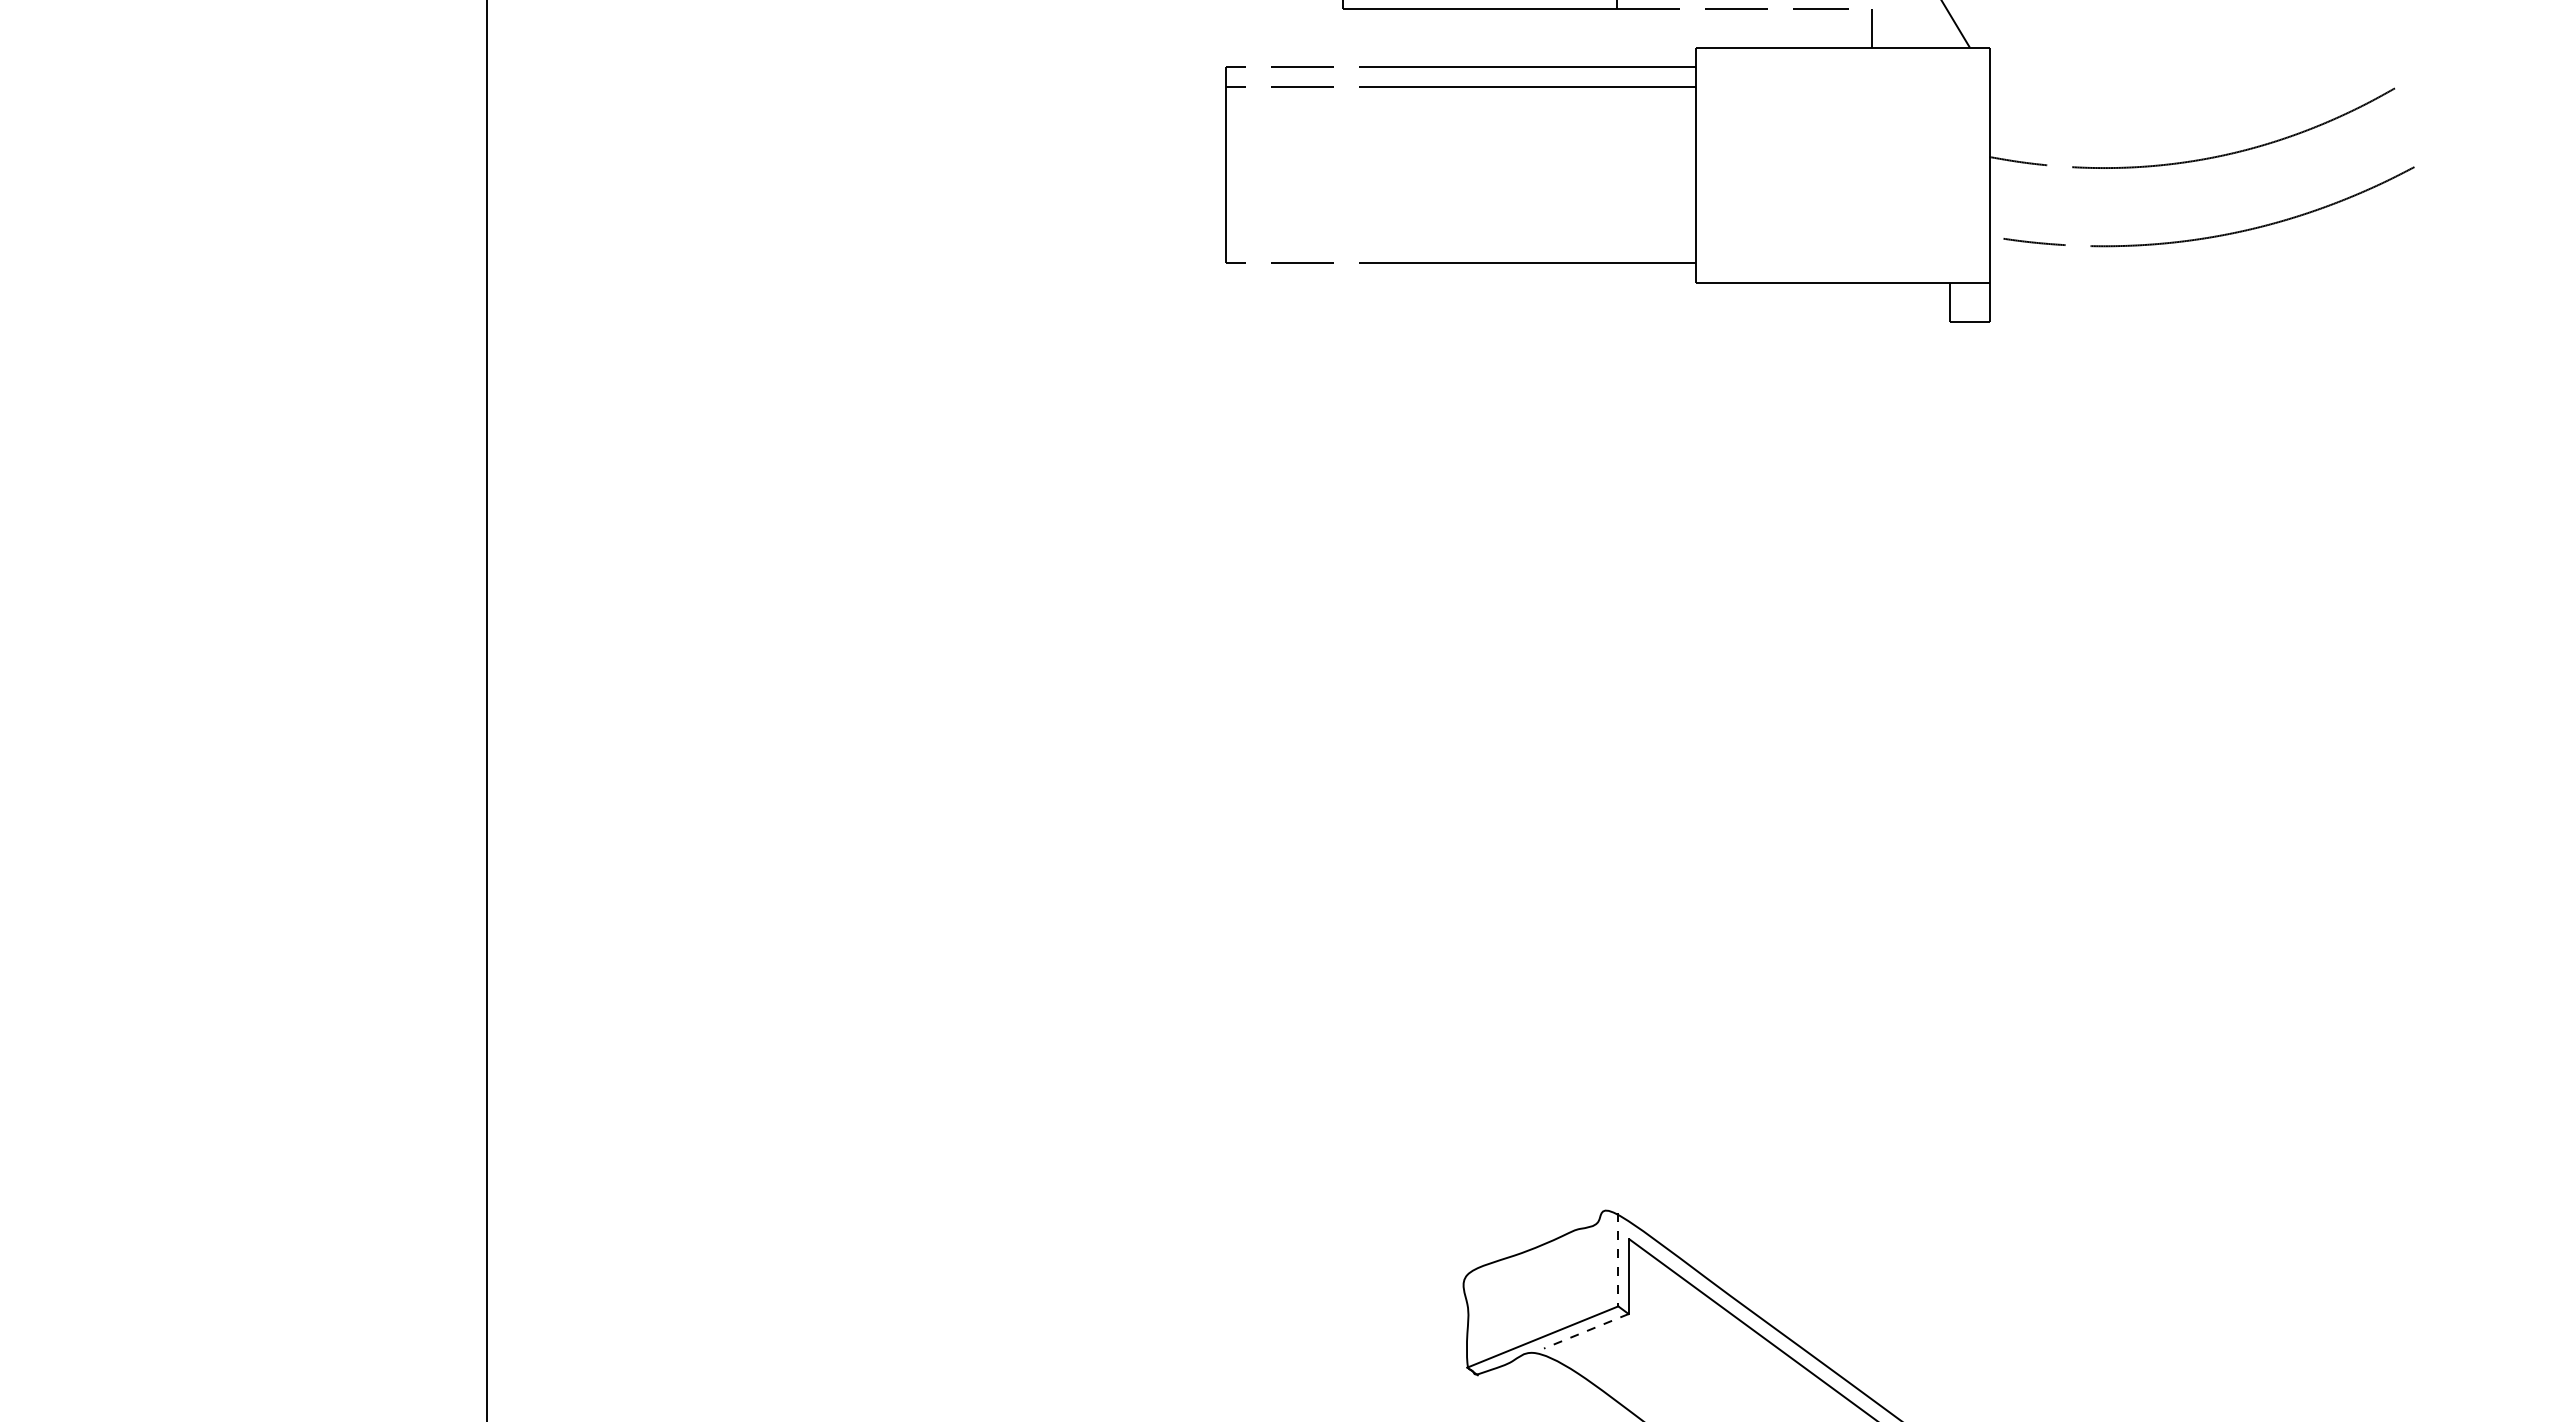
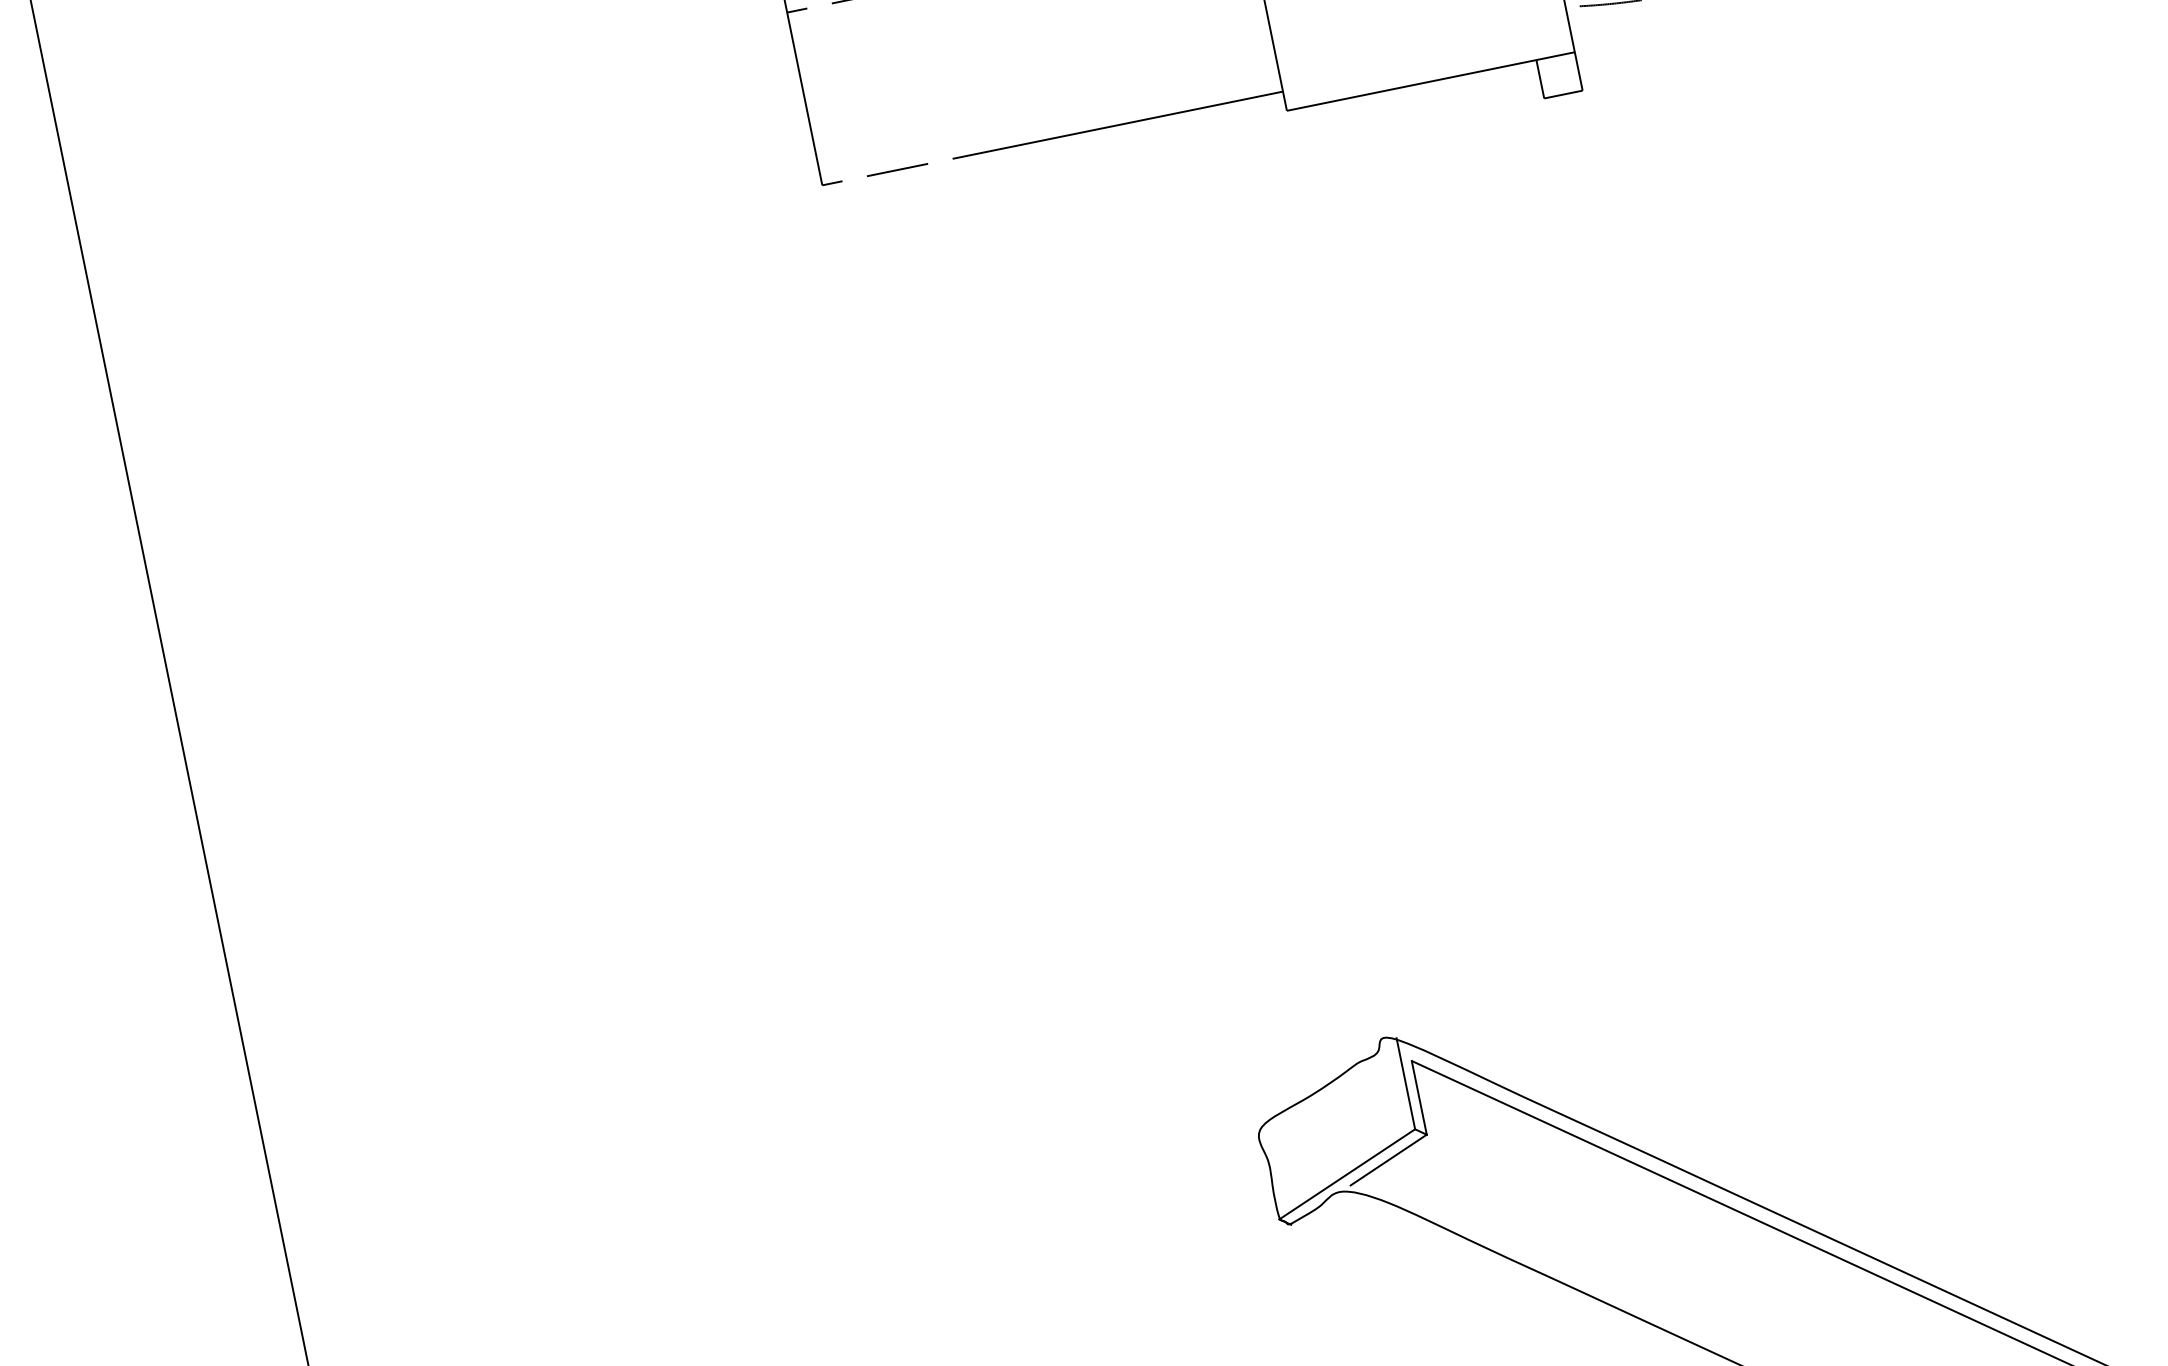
line: (1618, 1260) -> (1406, 1084), dashed -> solid
line: (1586, 1331) -> (1388, 1160), dashed -> solid

